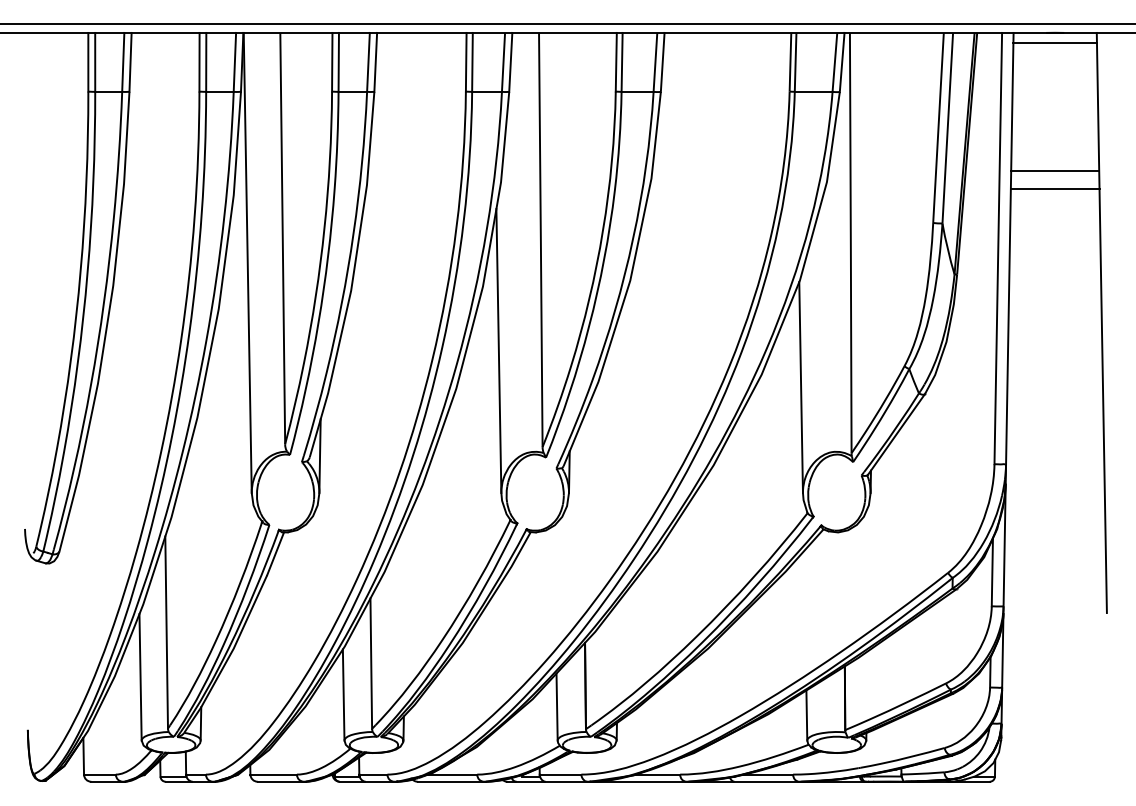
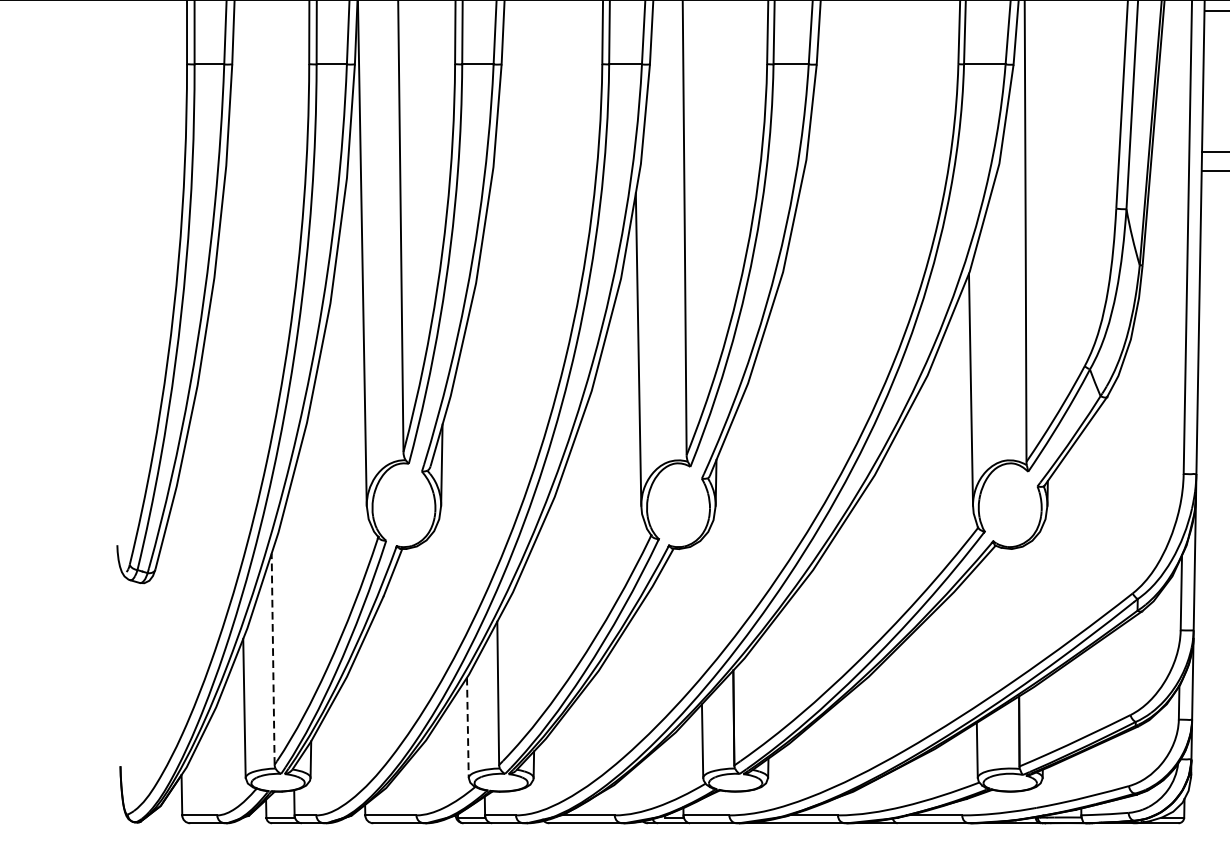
line: (166, 632) -> (272, 659), solid -> dashed
line: (343, 694) -> (467, 727), solid -> dashed

